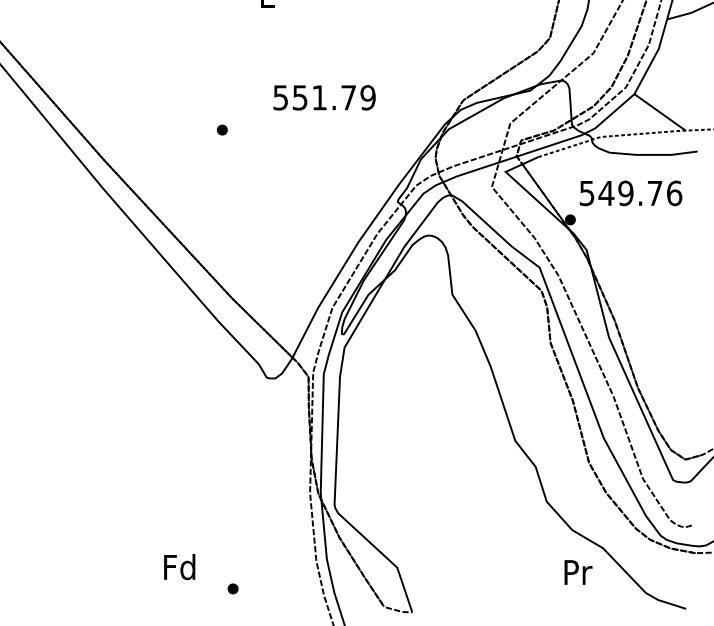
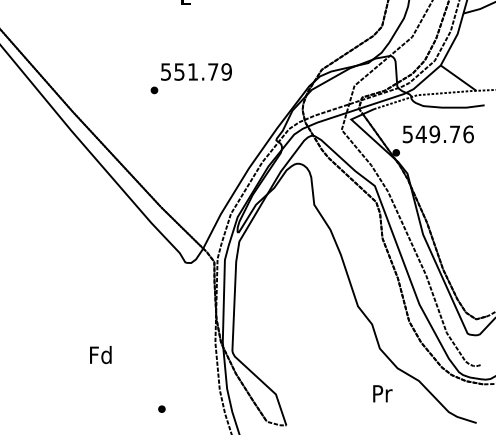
text: (324, 97) -> (196, 71), moved
text: (179, 566) -> (100, 354), moved
text: (577, 572) -> (382, 393), moved

